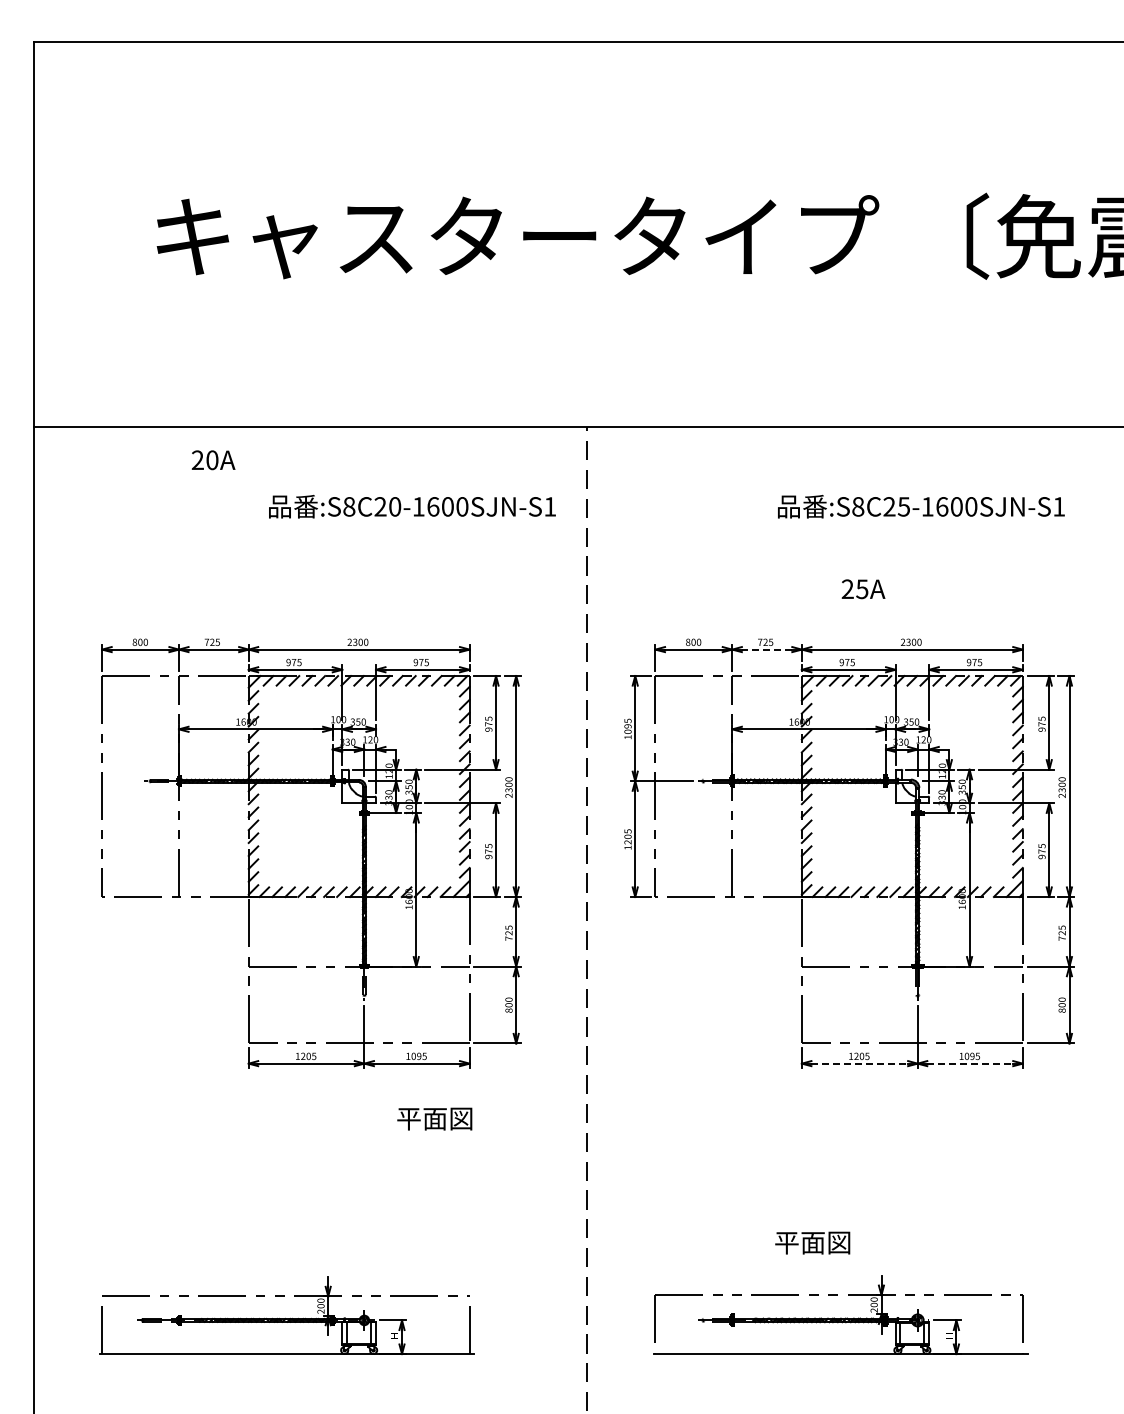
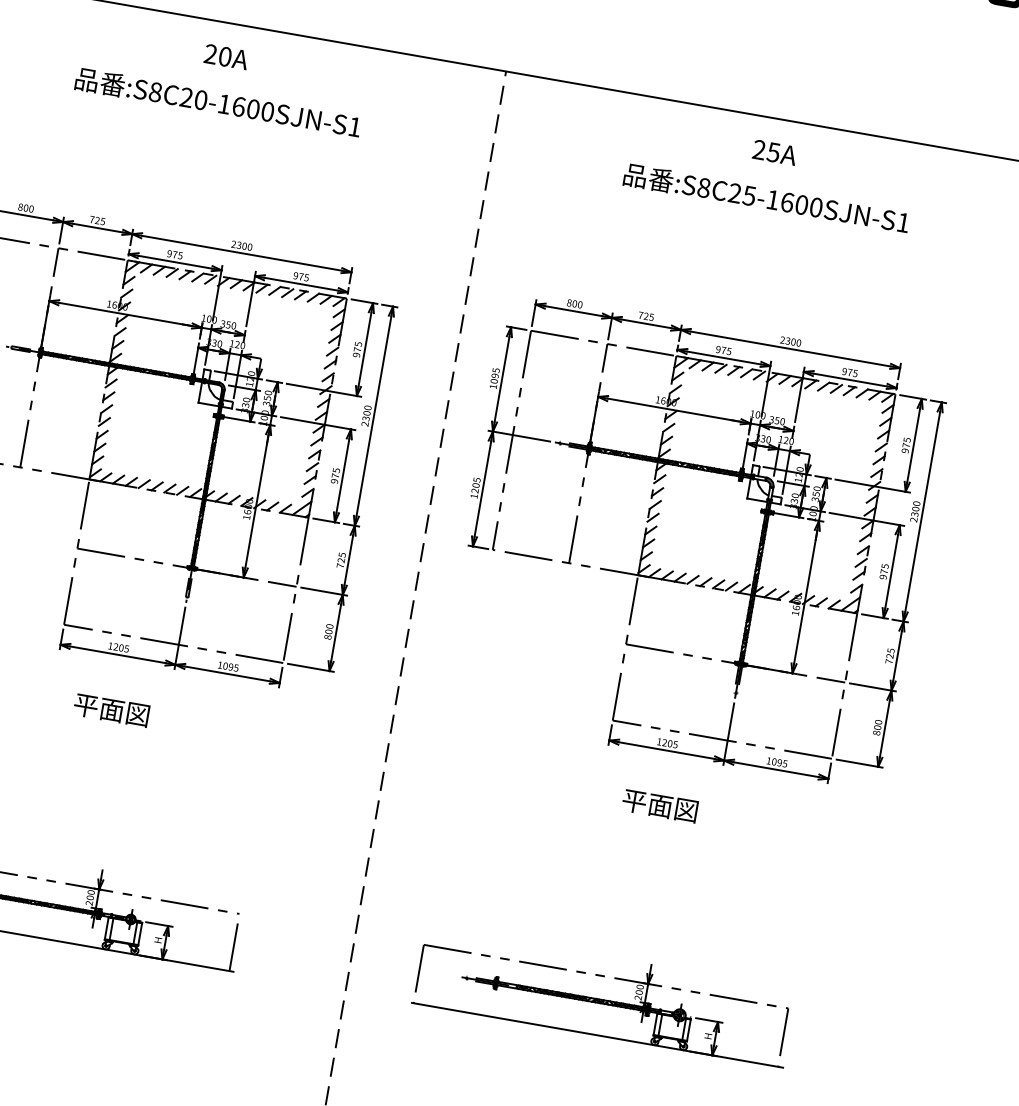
text: (213, 460) -> (226, 57), moved
text: (412, 506) -> (218, 102), moved
text: (921, 506) -> (766, 198), moved
text: (863, 589) -> (774, 152), moved
line: (766, 649) -> (645, 323), dashed -> solid
line: (860, 1063) -> (667, 750), dashed -> solid
line: (970, 1063) -> (776, 769), dashed -> solid
text: (434, 1118) -> (111, 709), moved
text: (812, 1242) -> (659, 805), moved

